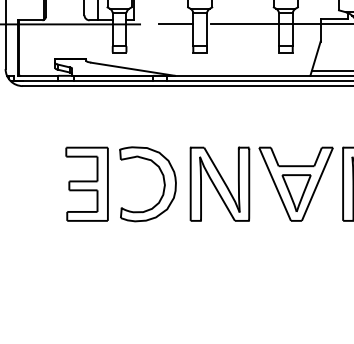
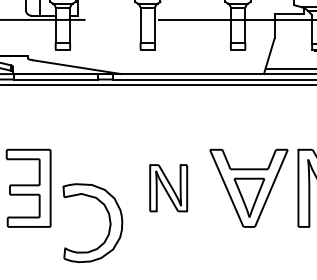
line: (175, 24) -> (121, 20), removed
part: (219, 183) -> (168, 187), size x0.6
part: (163, 184) -> (109, 223), moved

